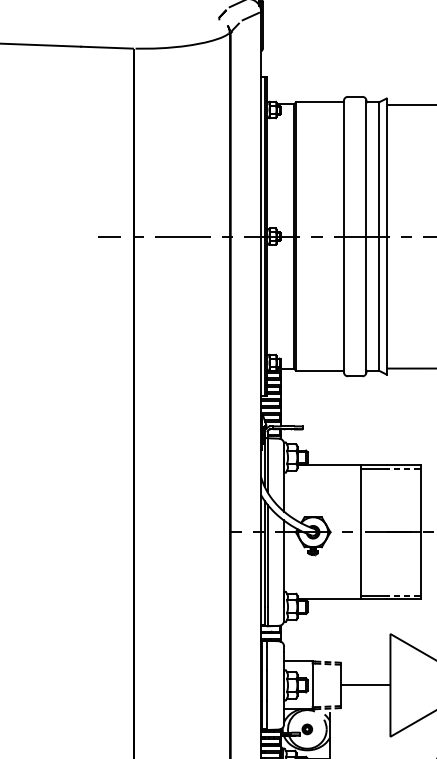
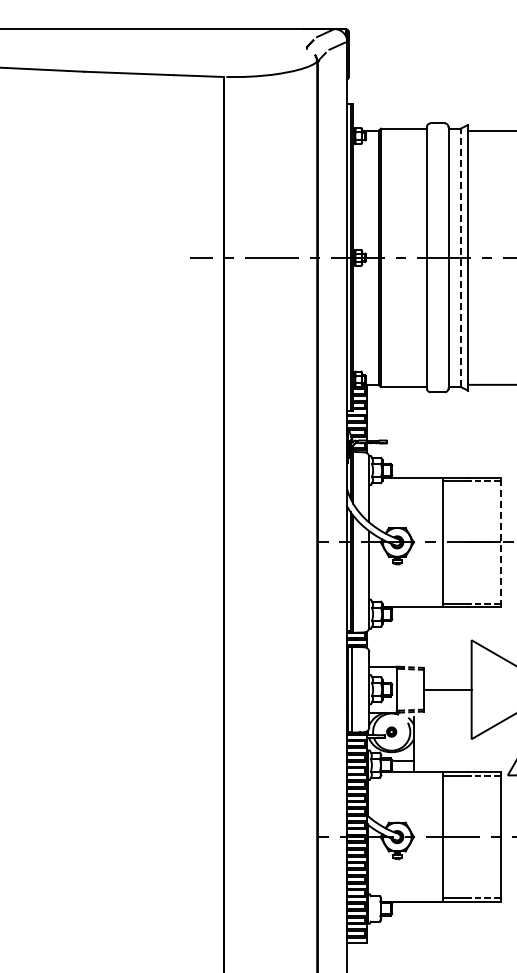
line: (378, 236) -> (460, 257), solid -> dashed
line: (420, 532) -> (500, 542), solid -> dashed

